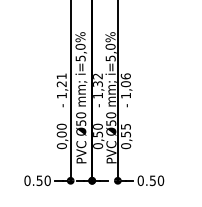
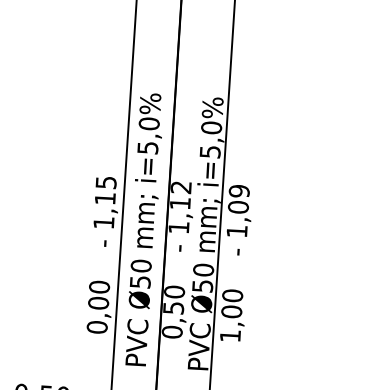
text: (125, 76) -> (238, 191), 1,06 -> 1,09
text: (61, 79) -> (105, 189), 1,21 -> 1,15
text: (97, 83) -> (179, 202), 1,32 -> 1,12
text: (125, 136) -> (230, 315), 0,55 -> 1,00

